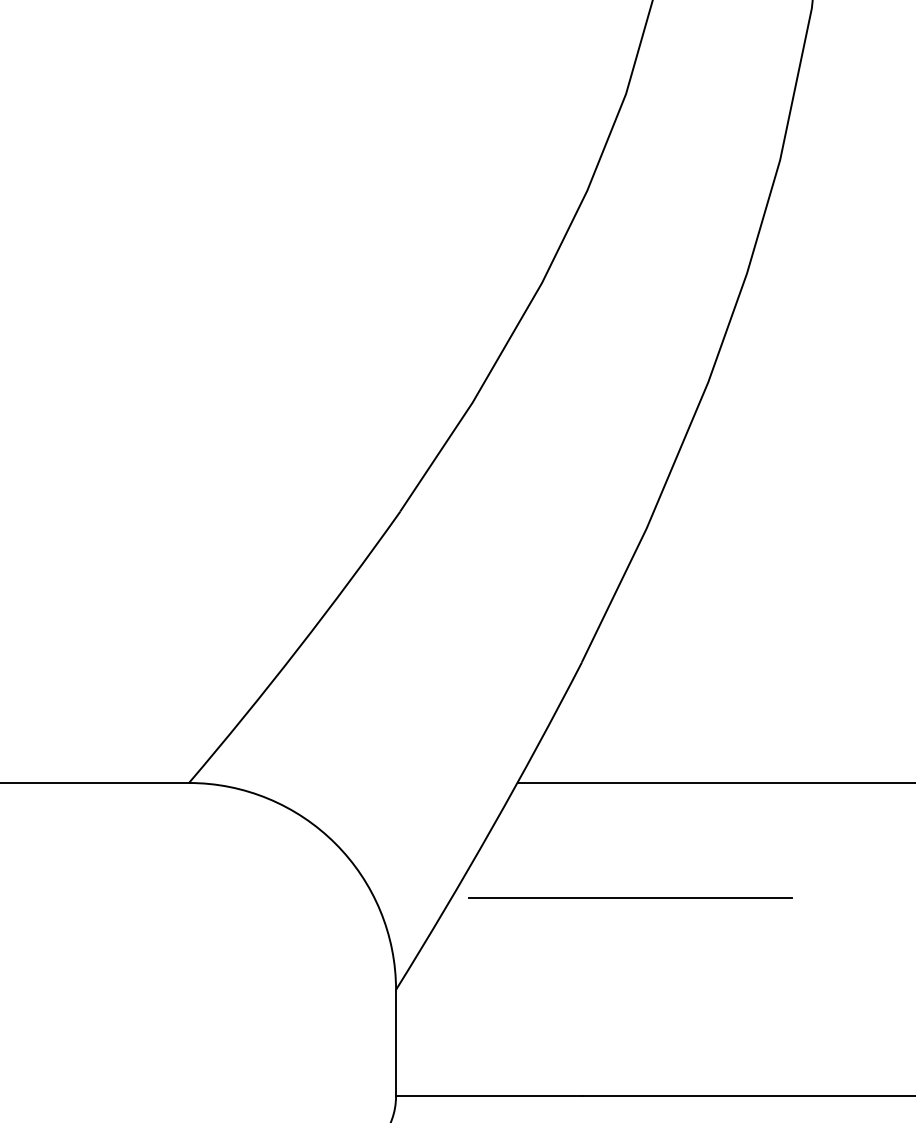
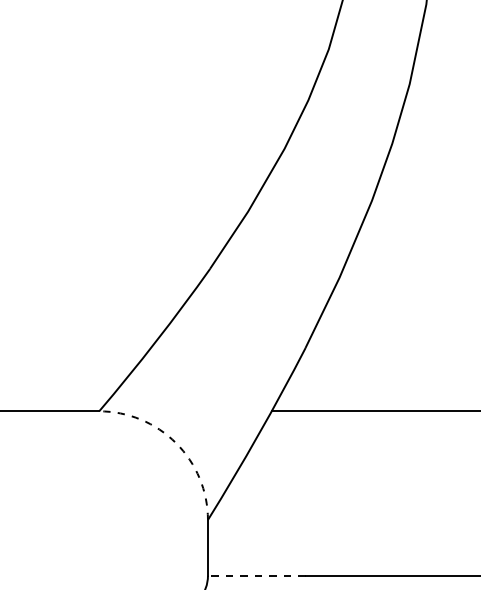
arc: (336, 844) -> (176, 443), solid -> dashed
line: (629, 897) -> (330, 471), removed
line: (488, 1095) -> (256, 575), solid -> dashed

